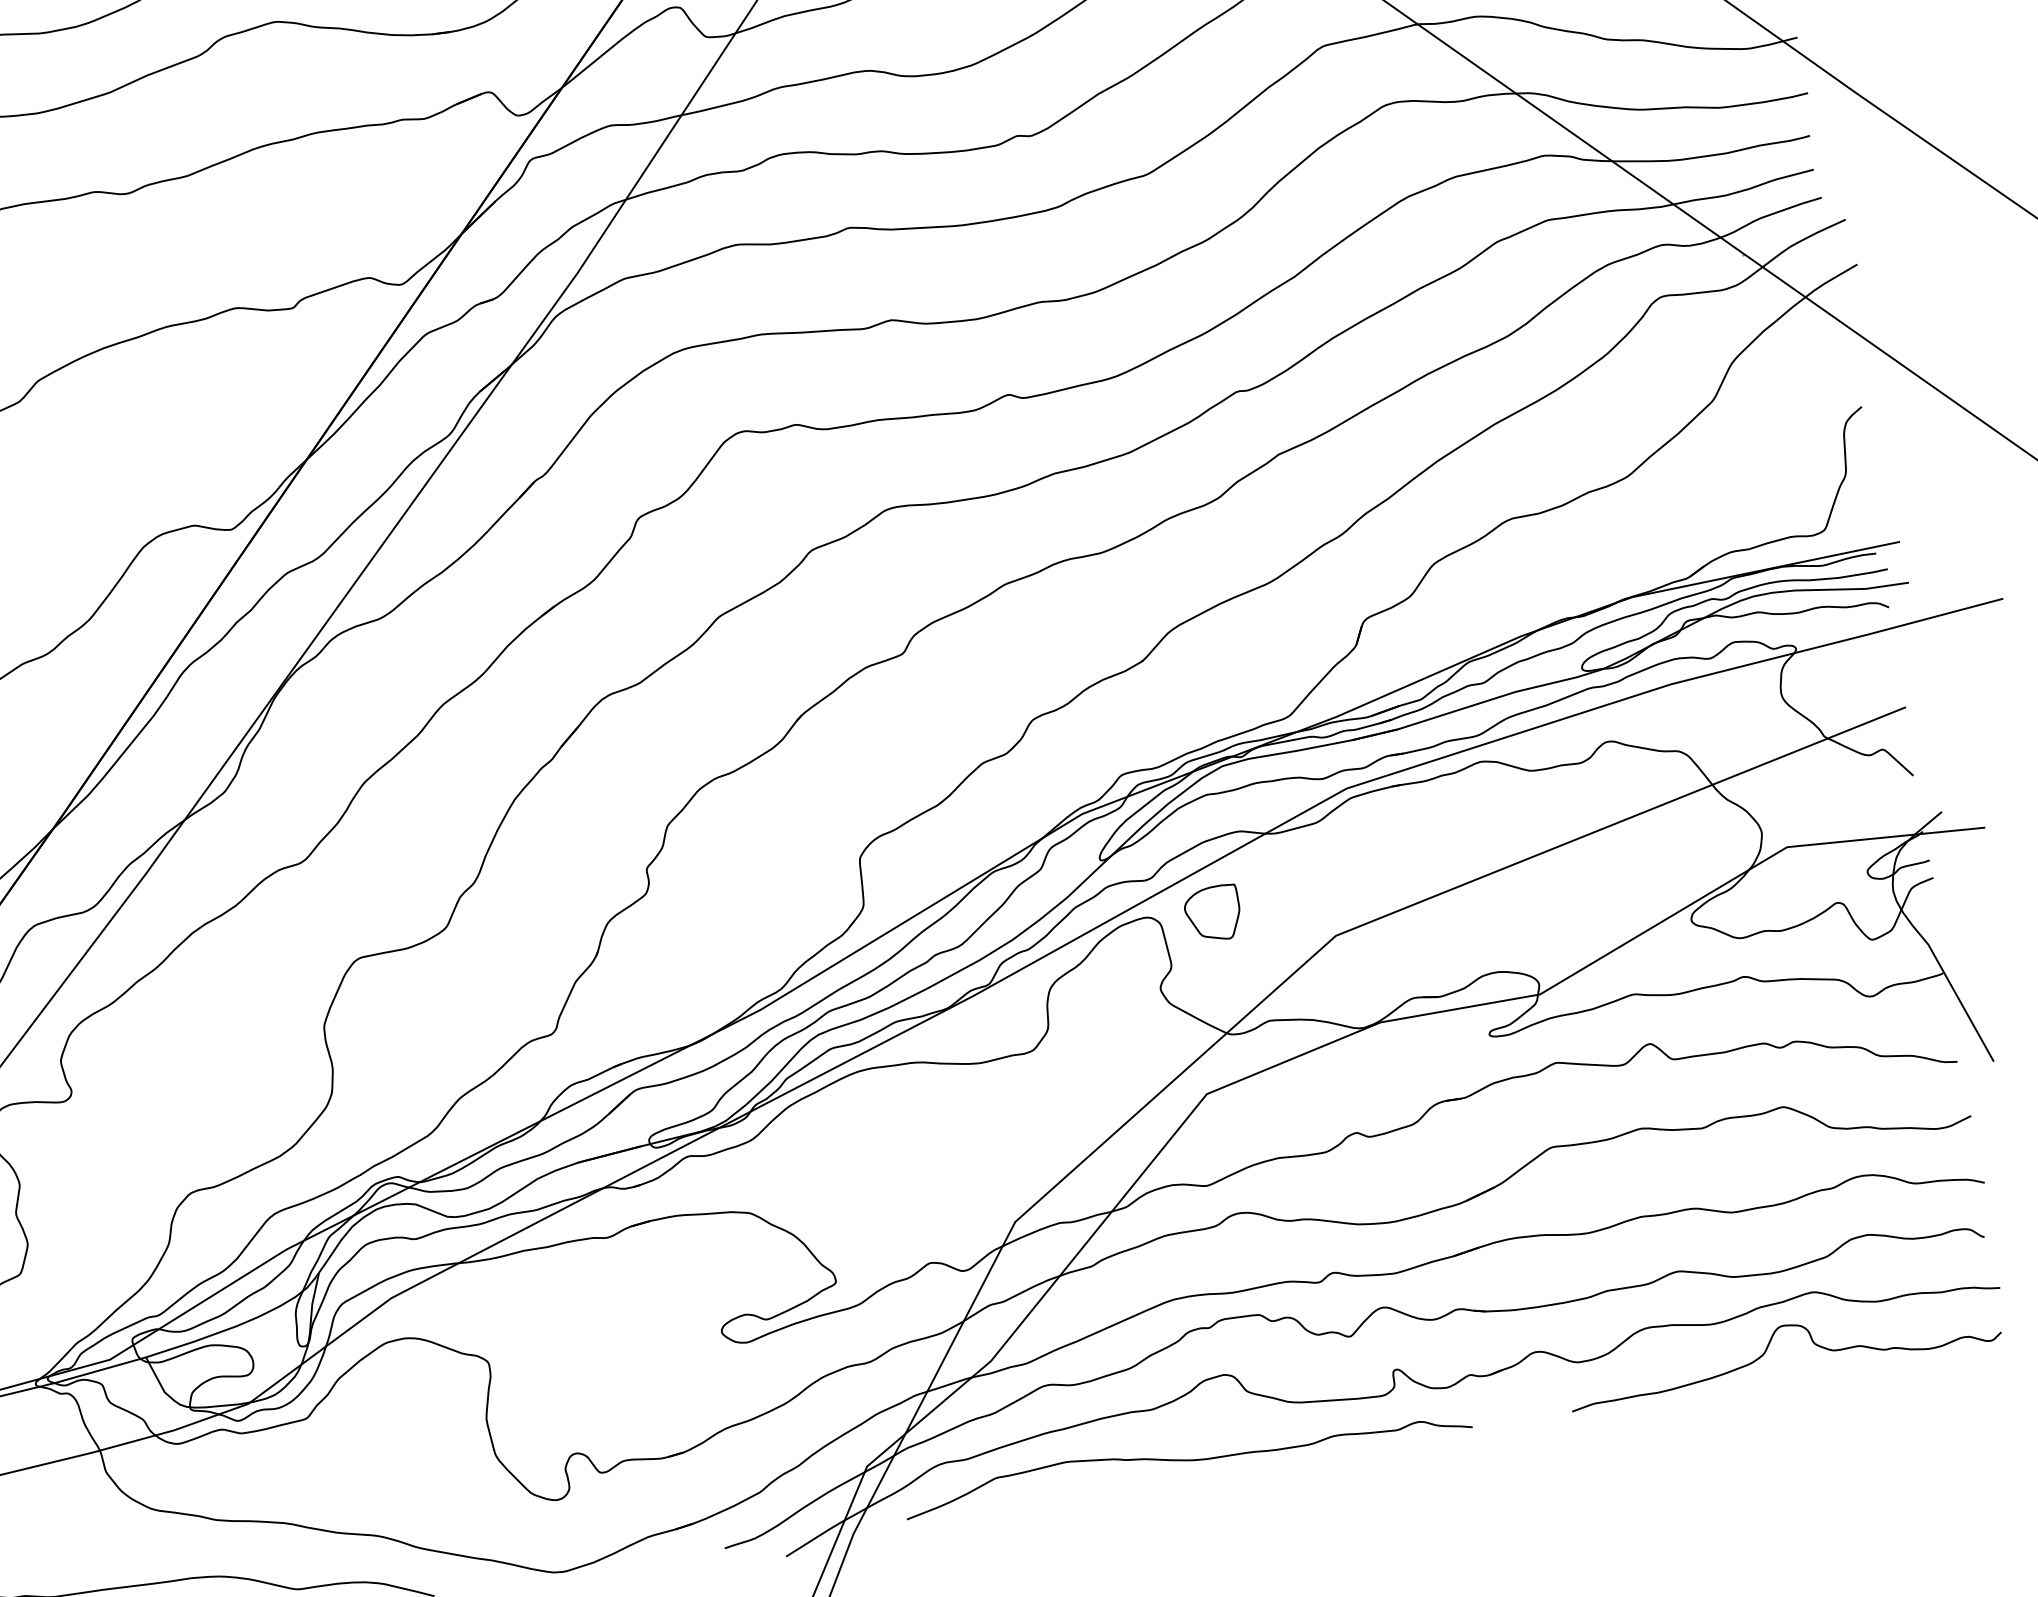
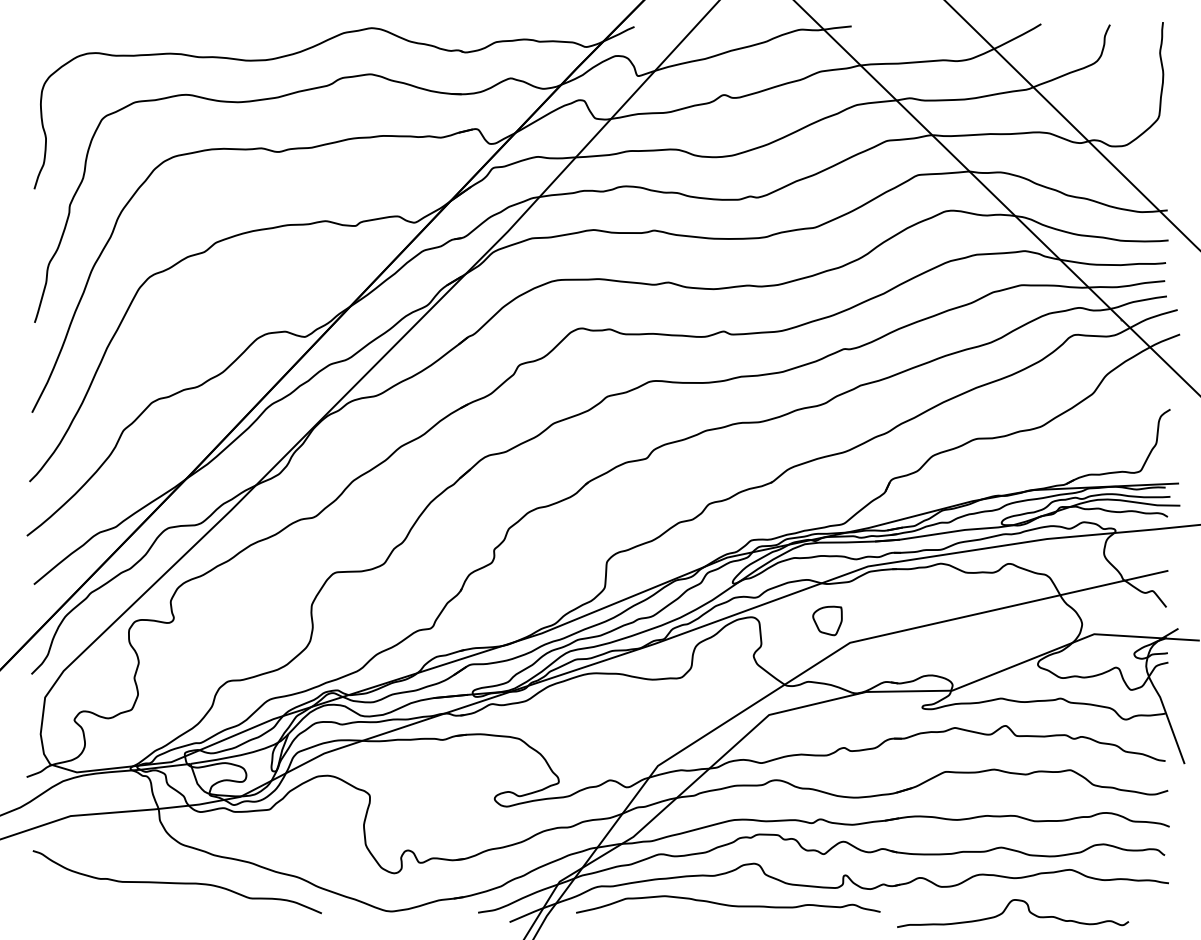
part: (1212, 913) -> (827, 620), moved
curve: (1770, 1346) -> (1006, 909), moved

